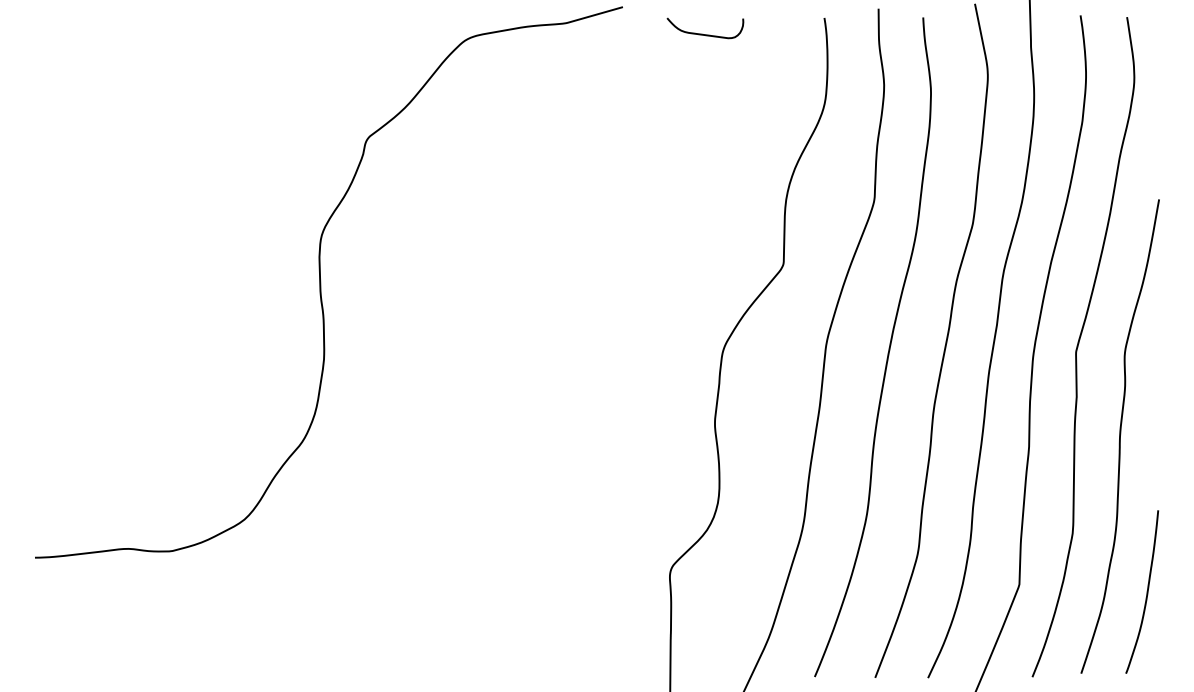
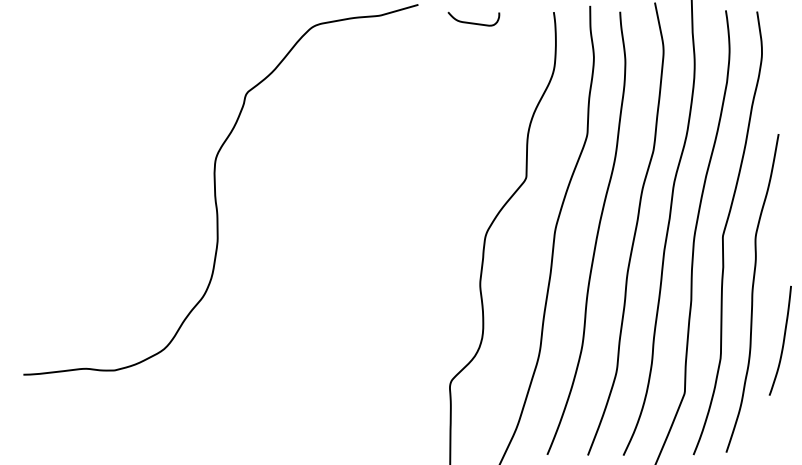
curve: (1145, 594) -> (782, 342), moved

